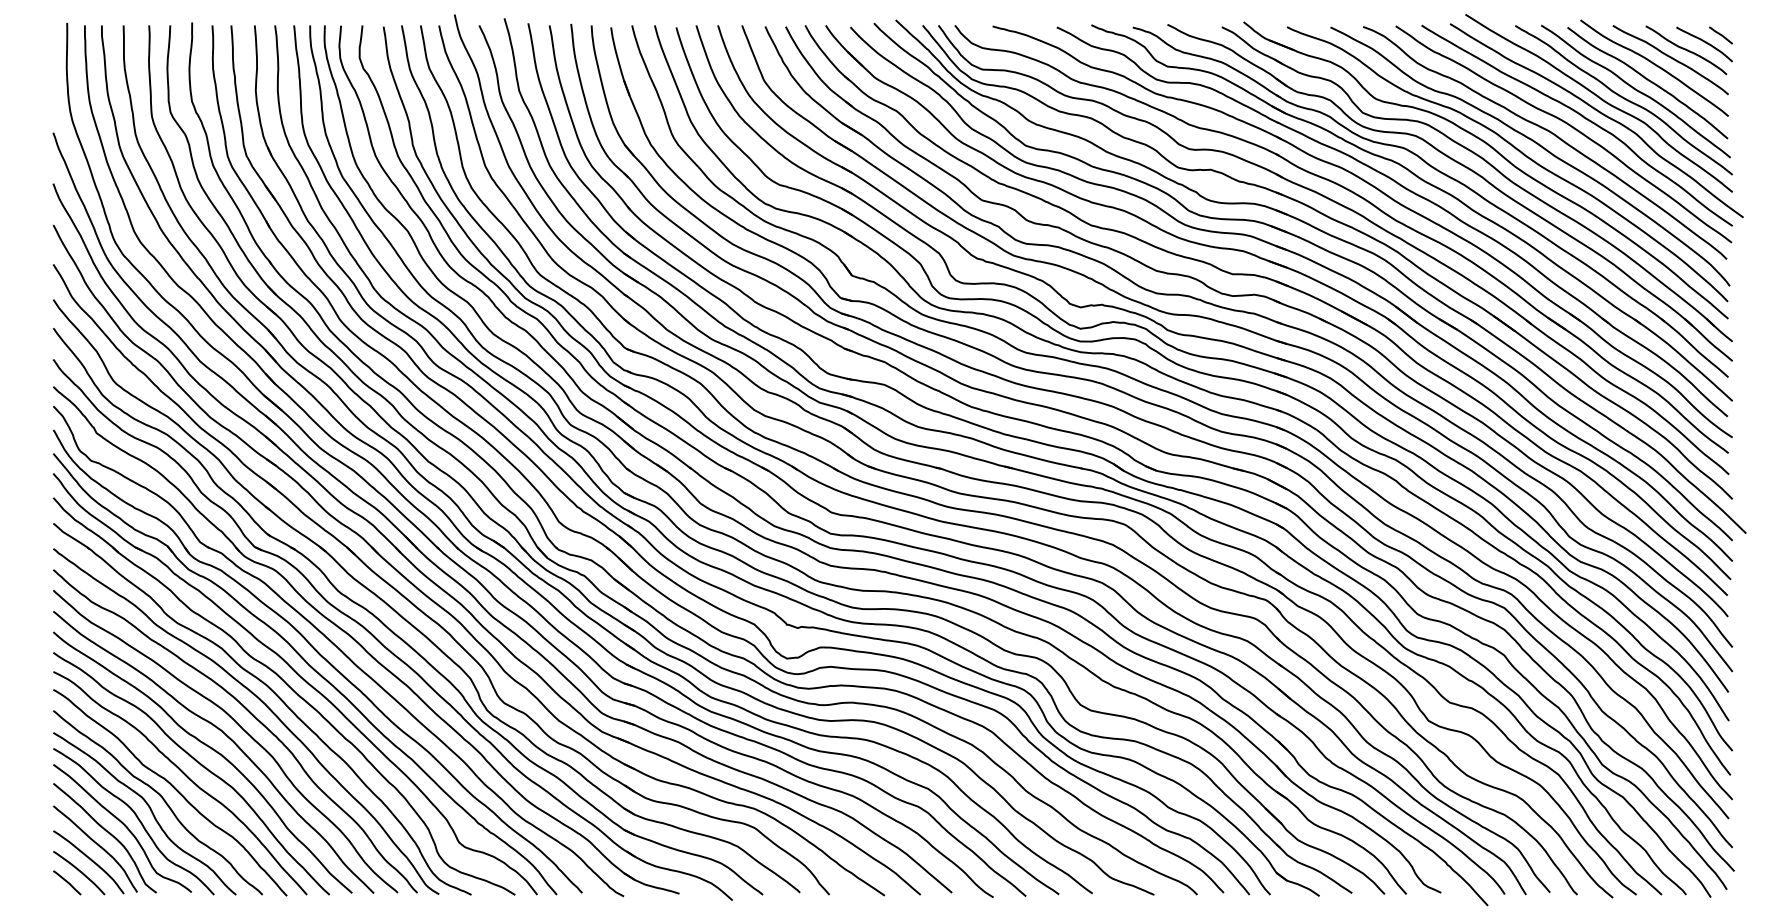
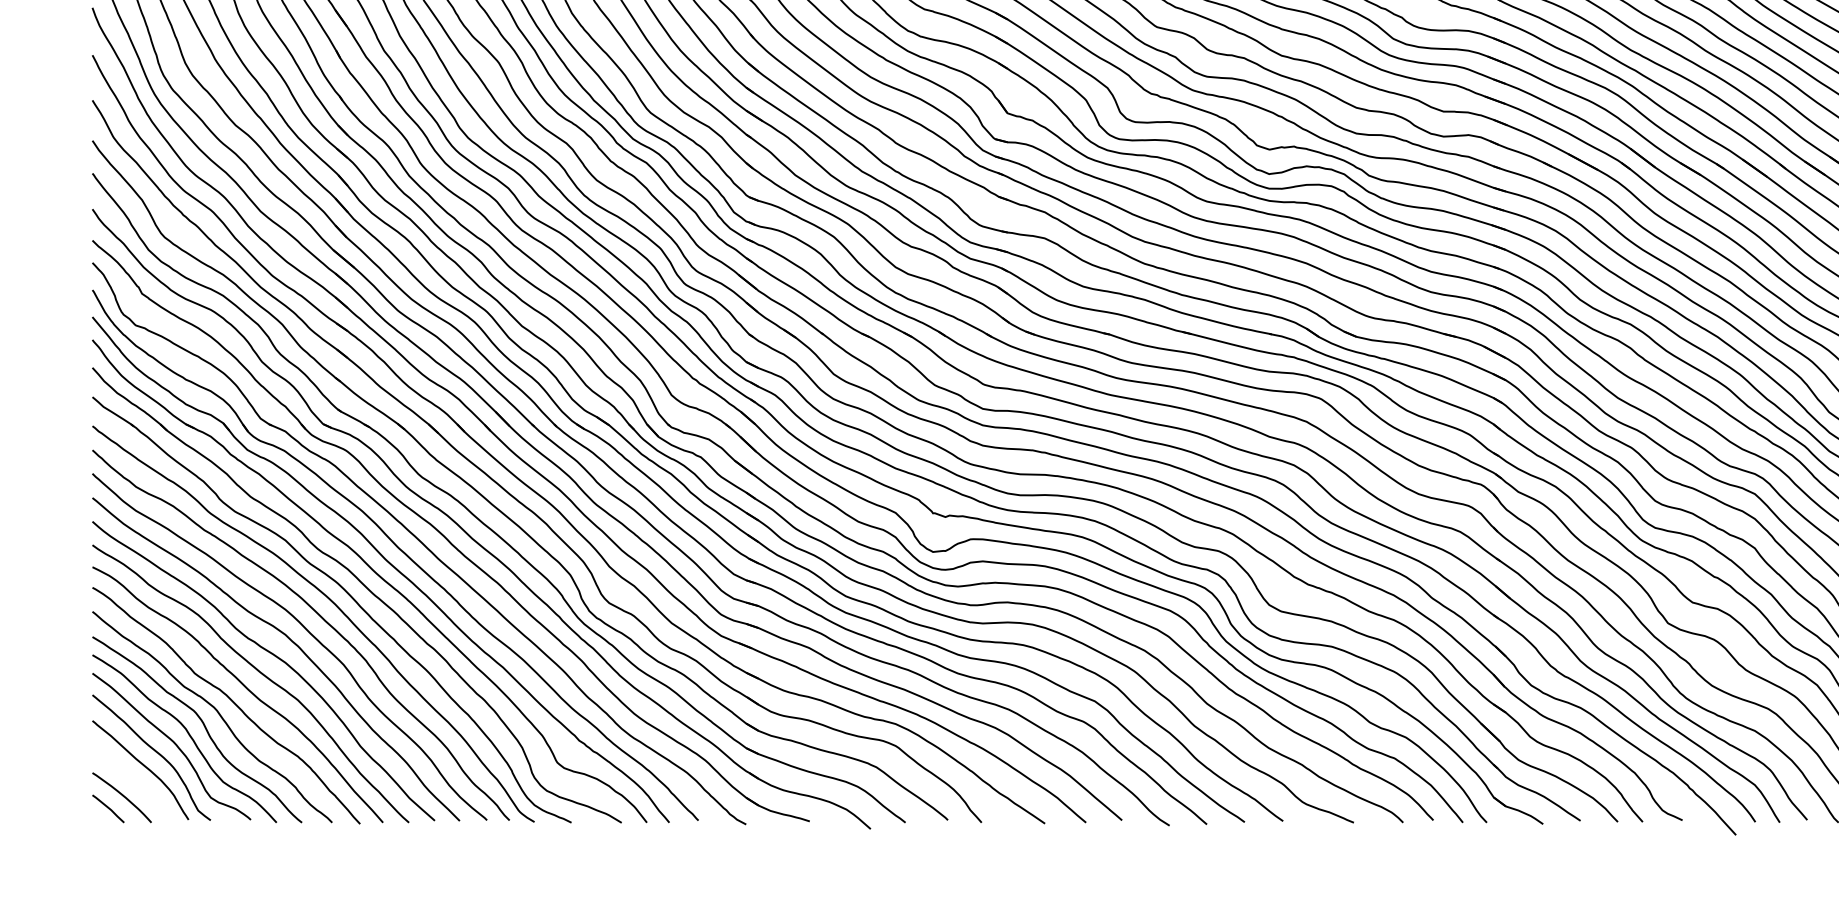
curve: (90, 860) -> (135, 783), removed

